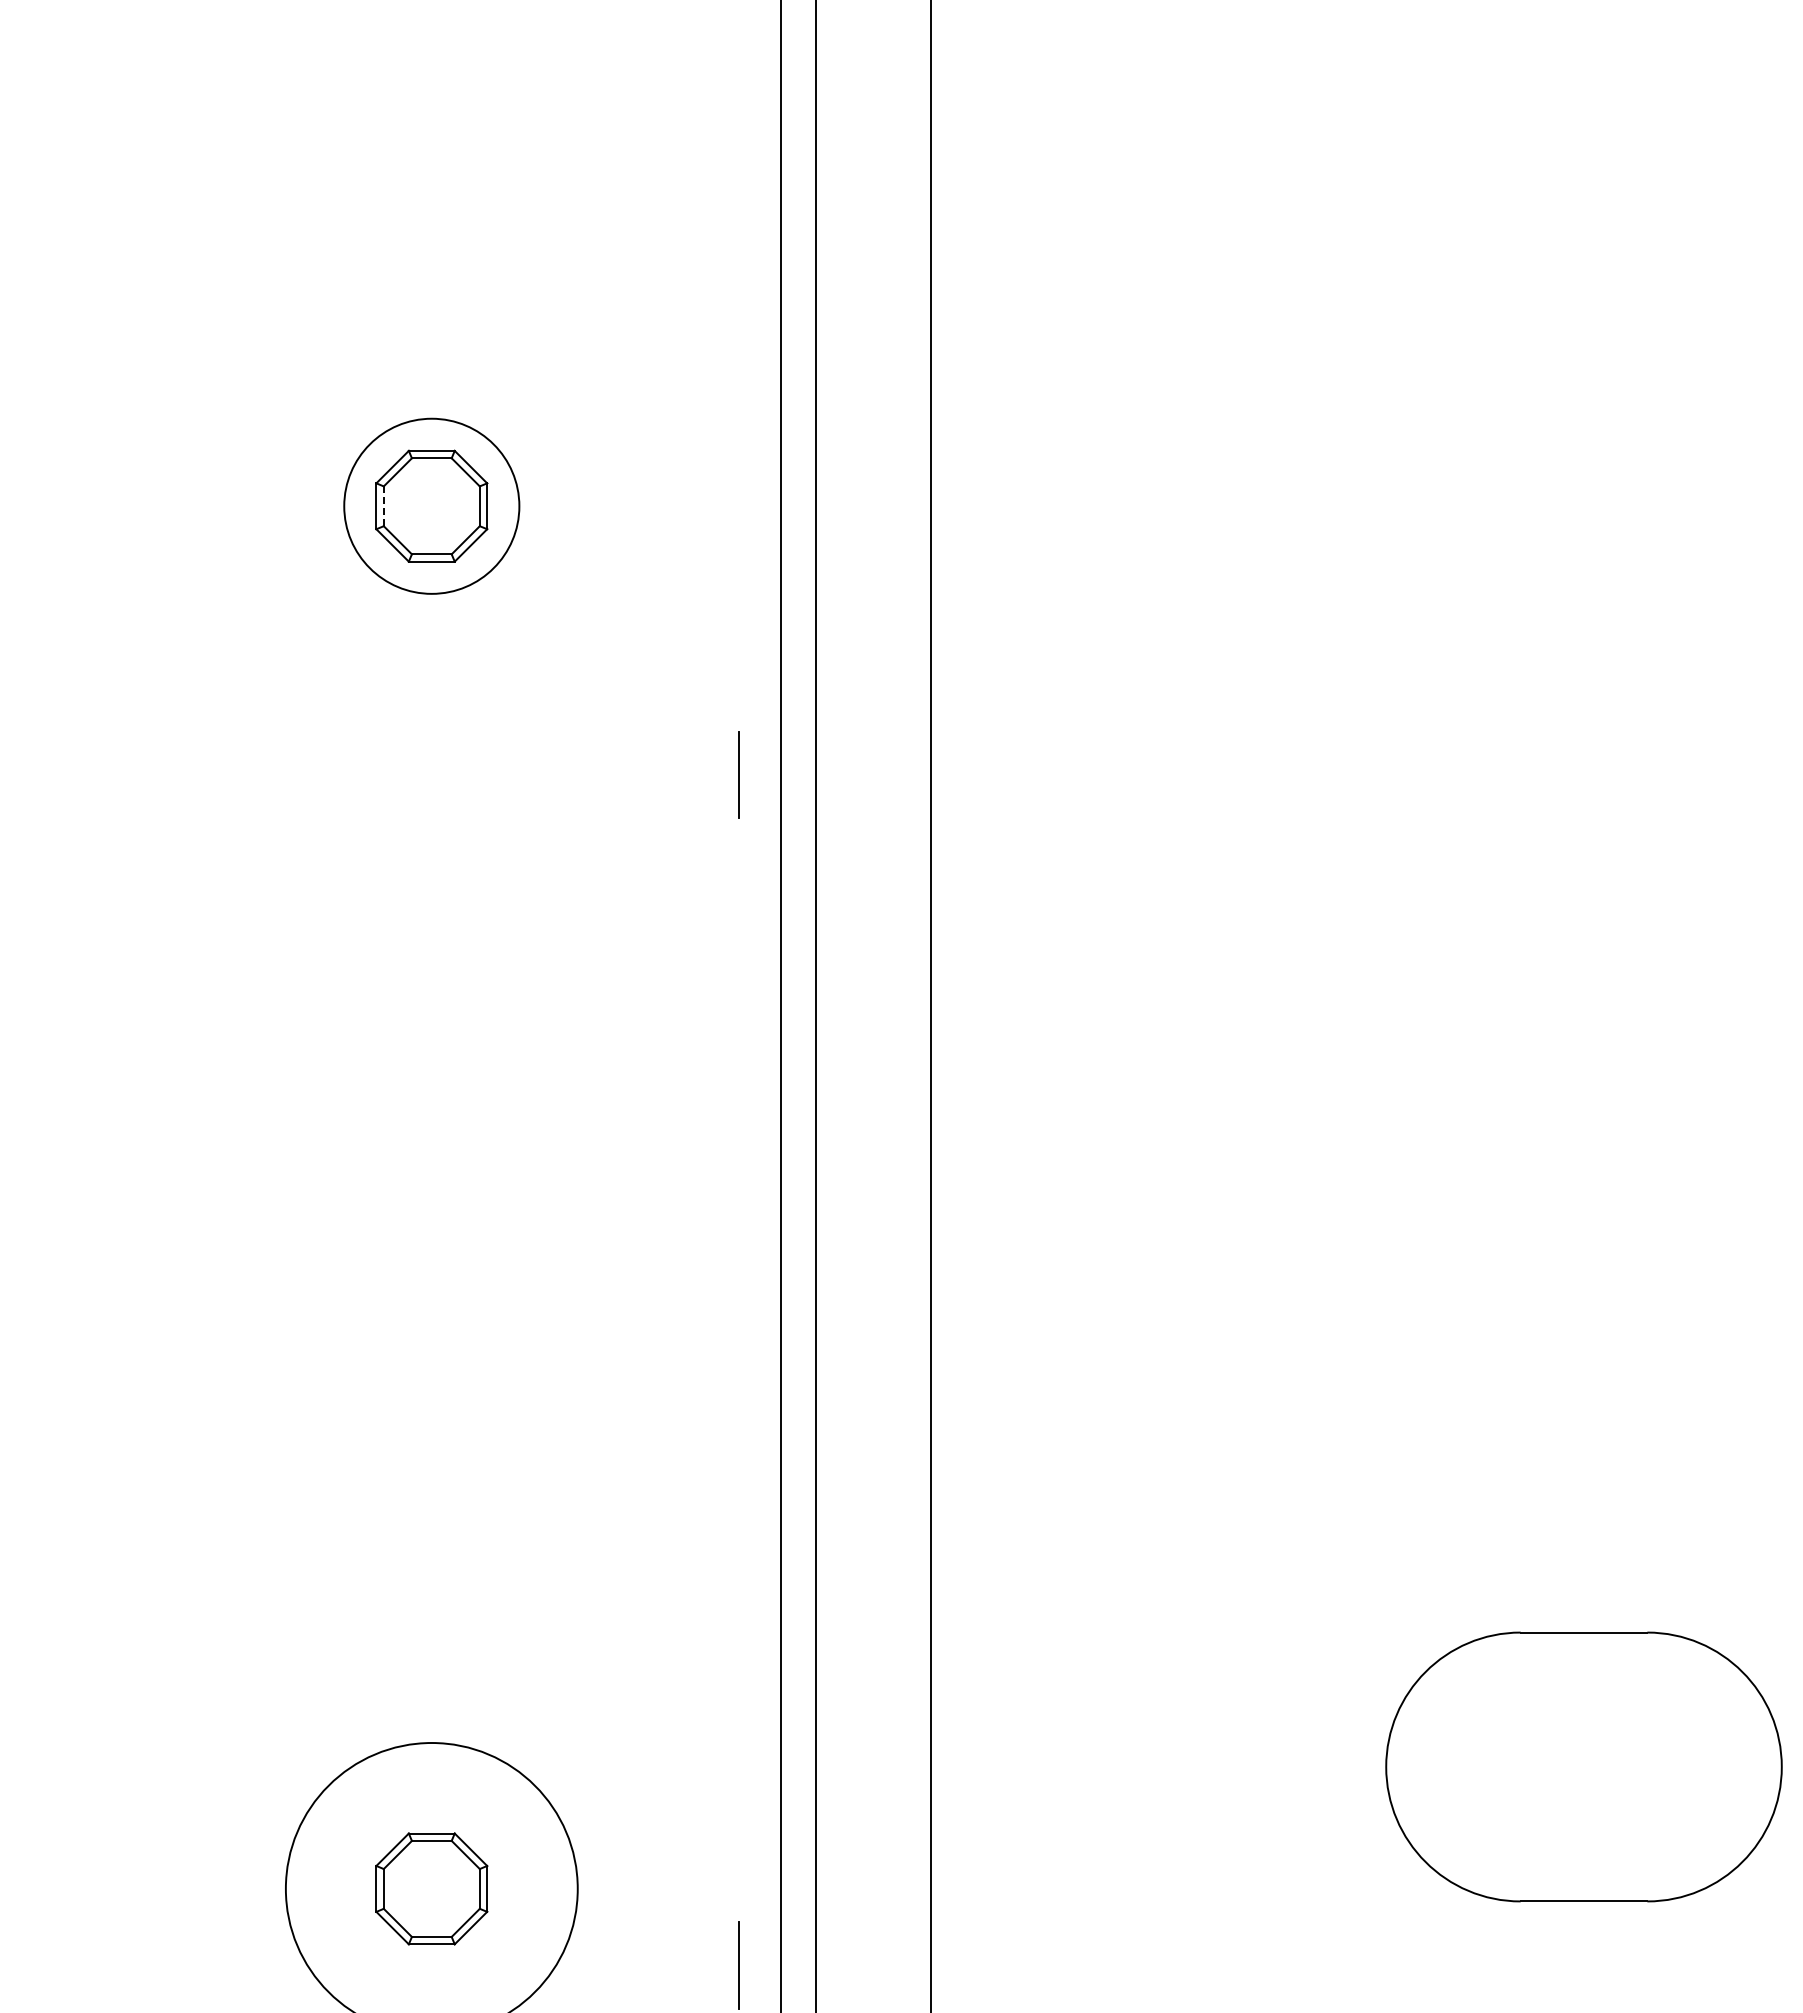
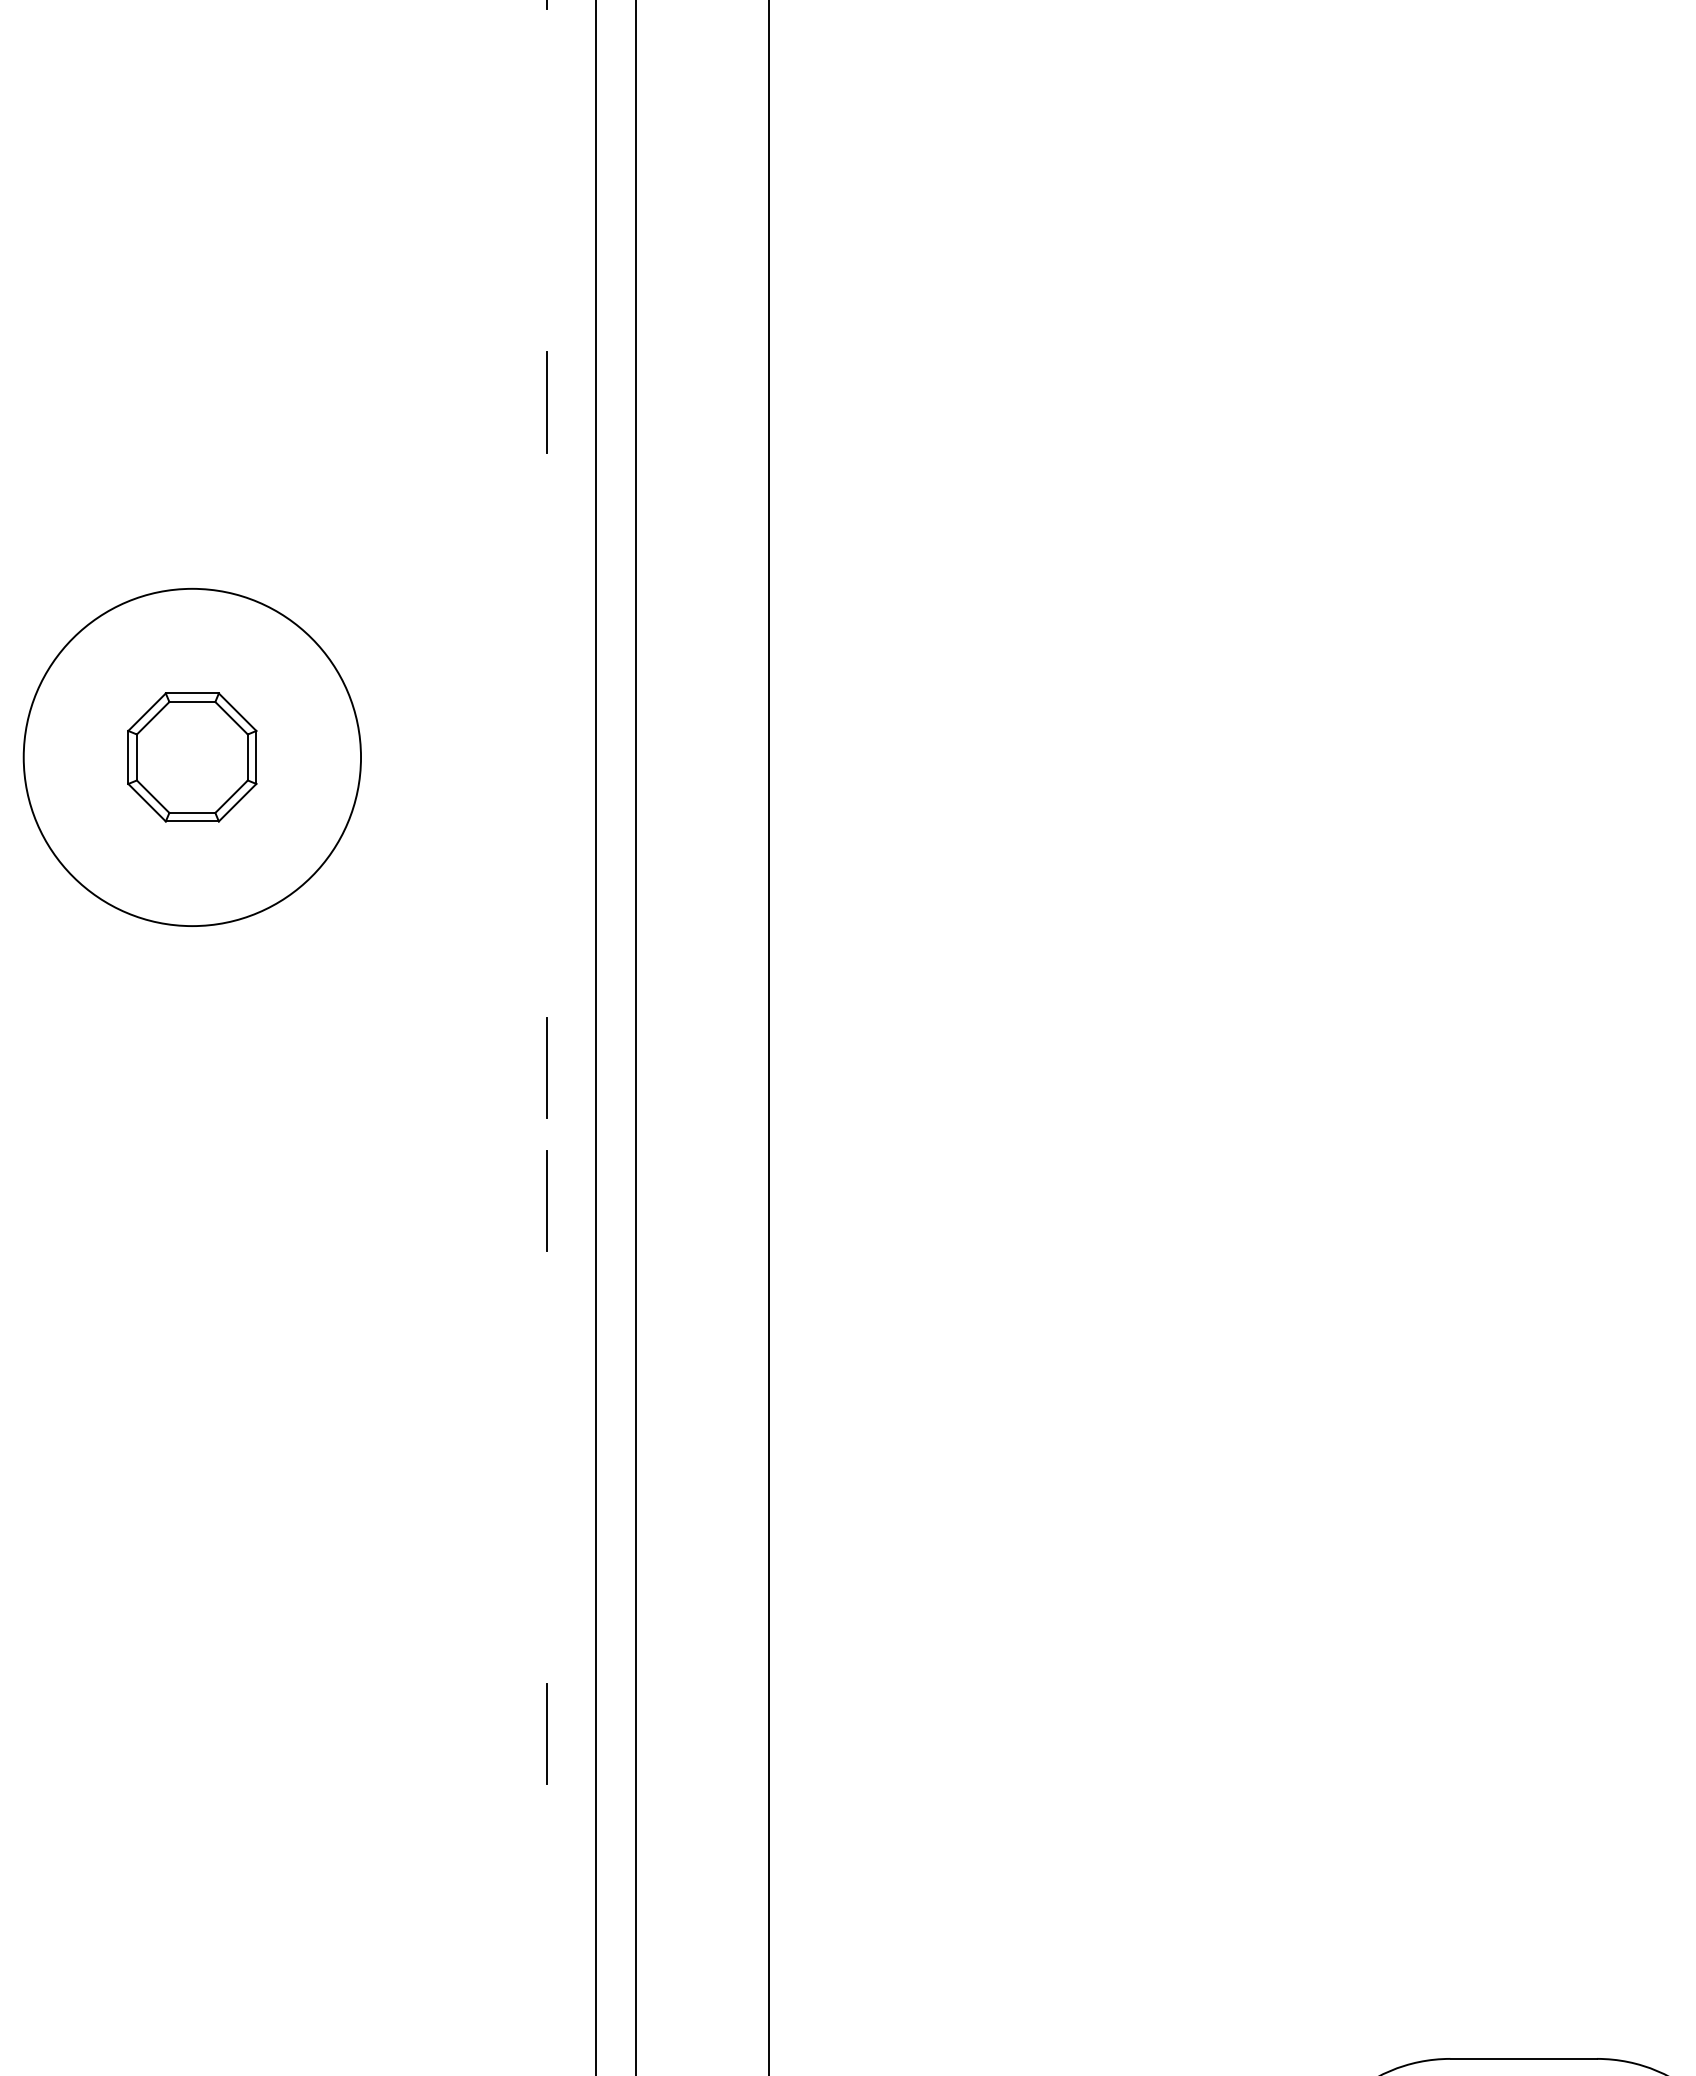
line: (739, 198) -> (547, 401), added
line: (383, 506) -> (136, 757), dashed -> solid
circle: (431, 506) -> (192, 757), size x1.67
line: (739, 890) -> (547, 1201), added
line: (739, 1350) -> (547, 1732), added

